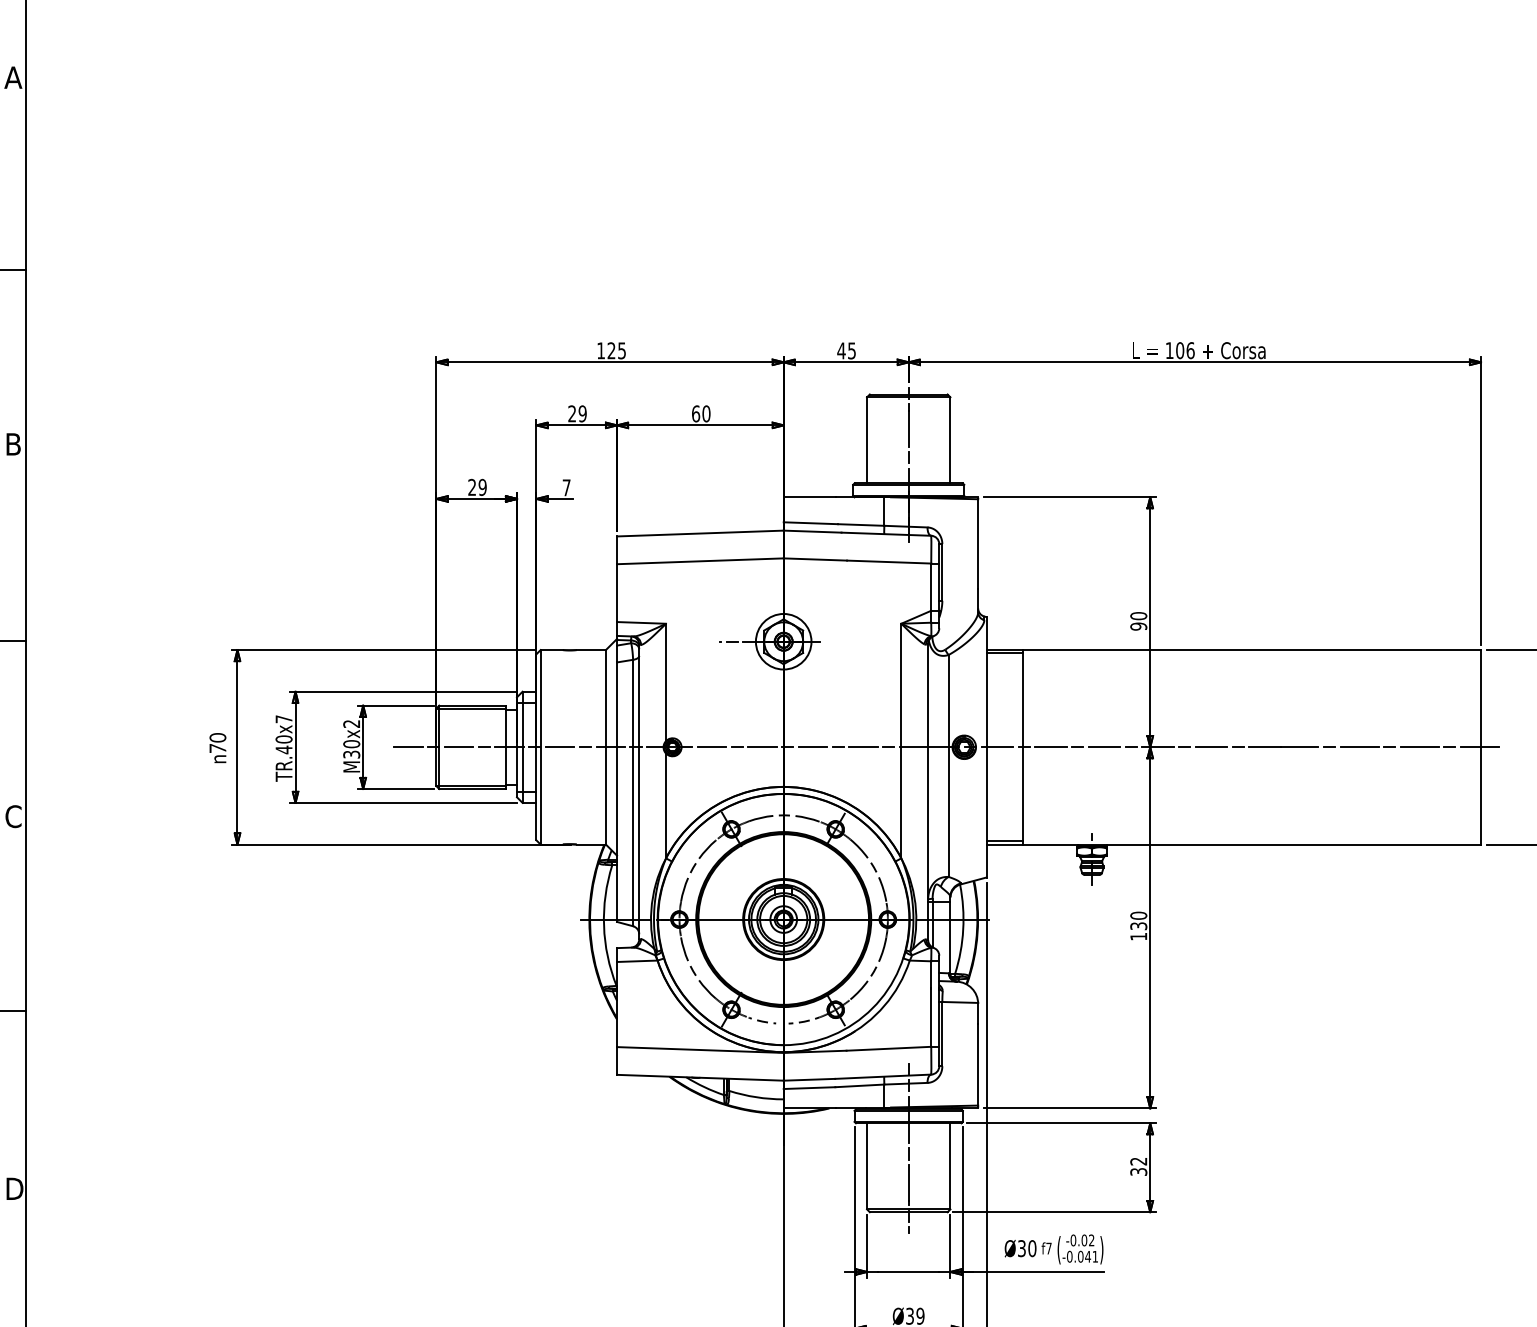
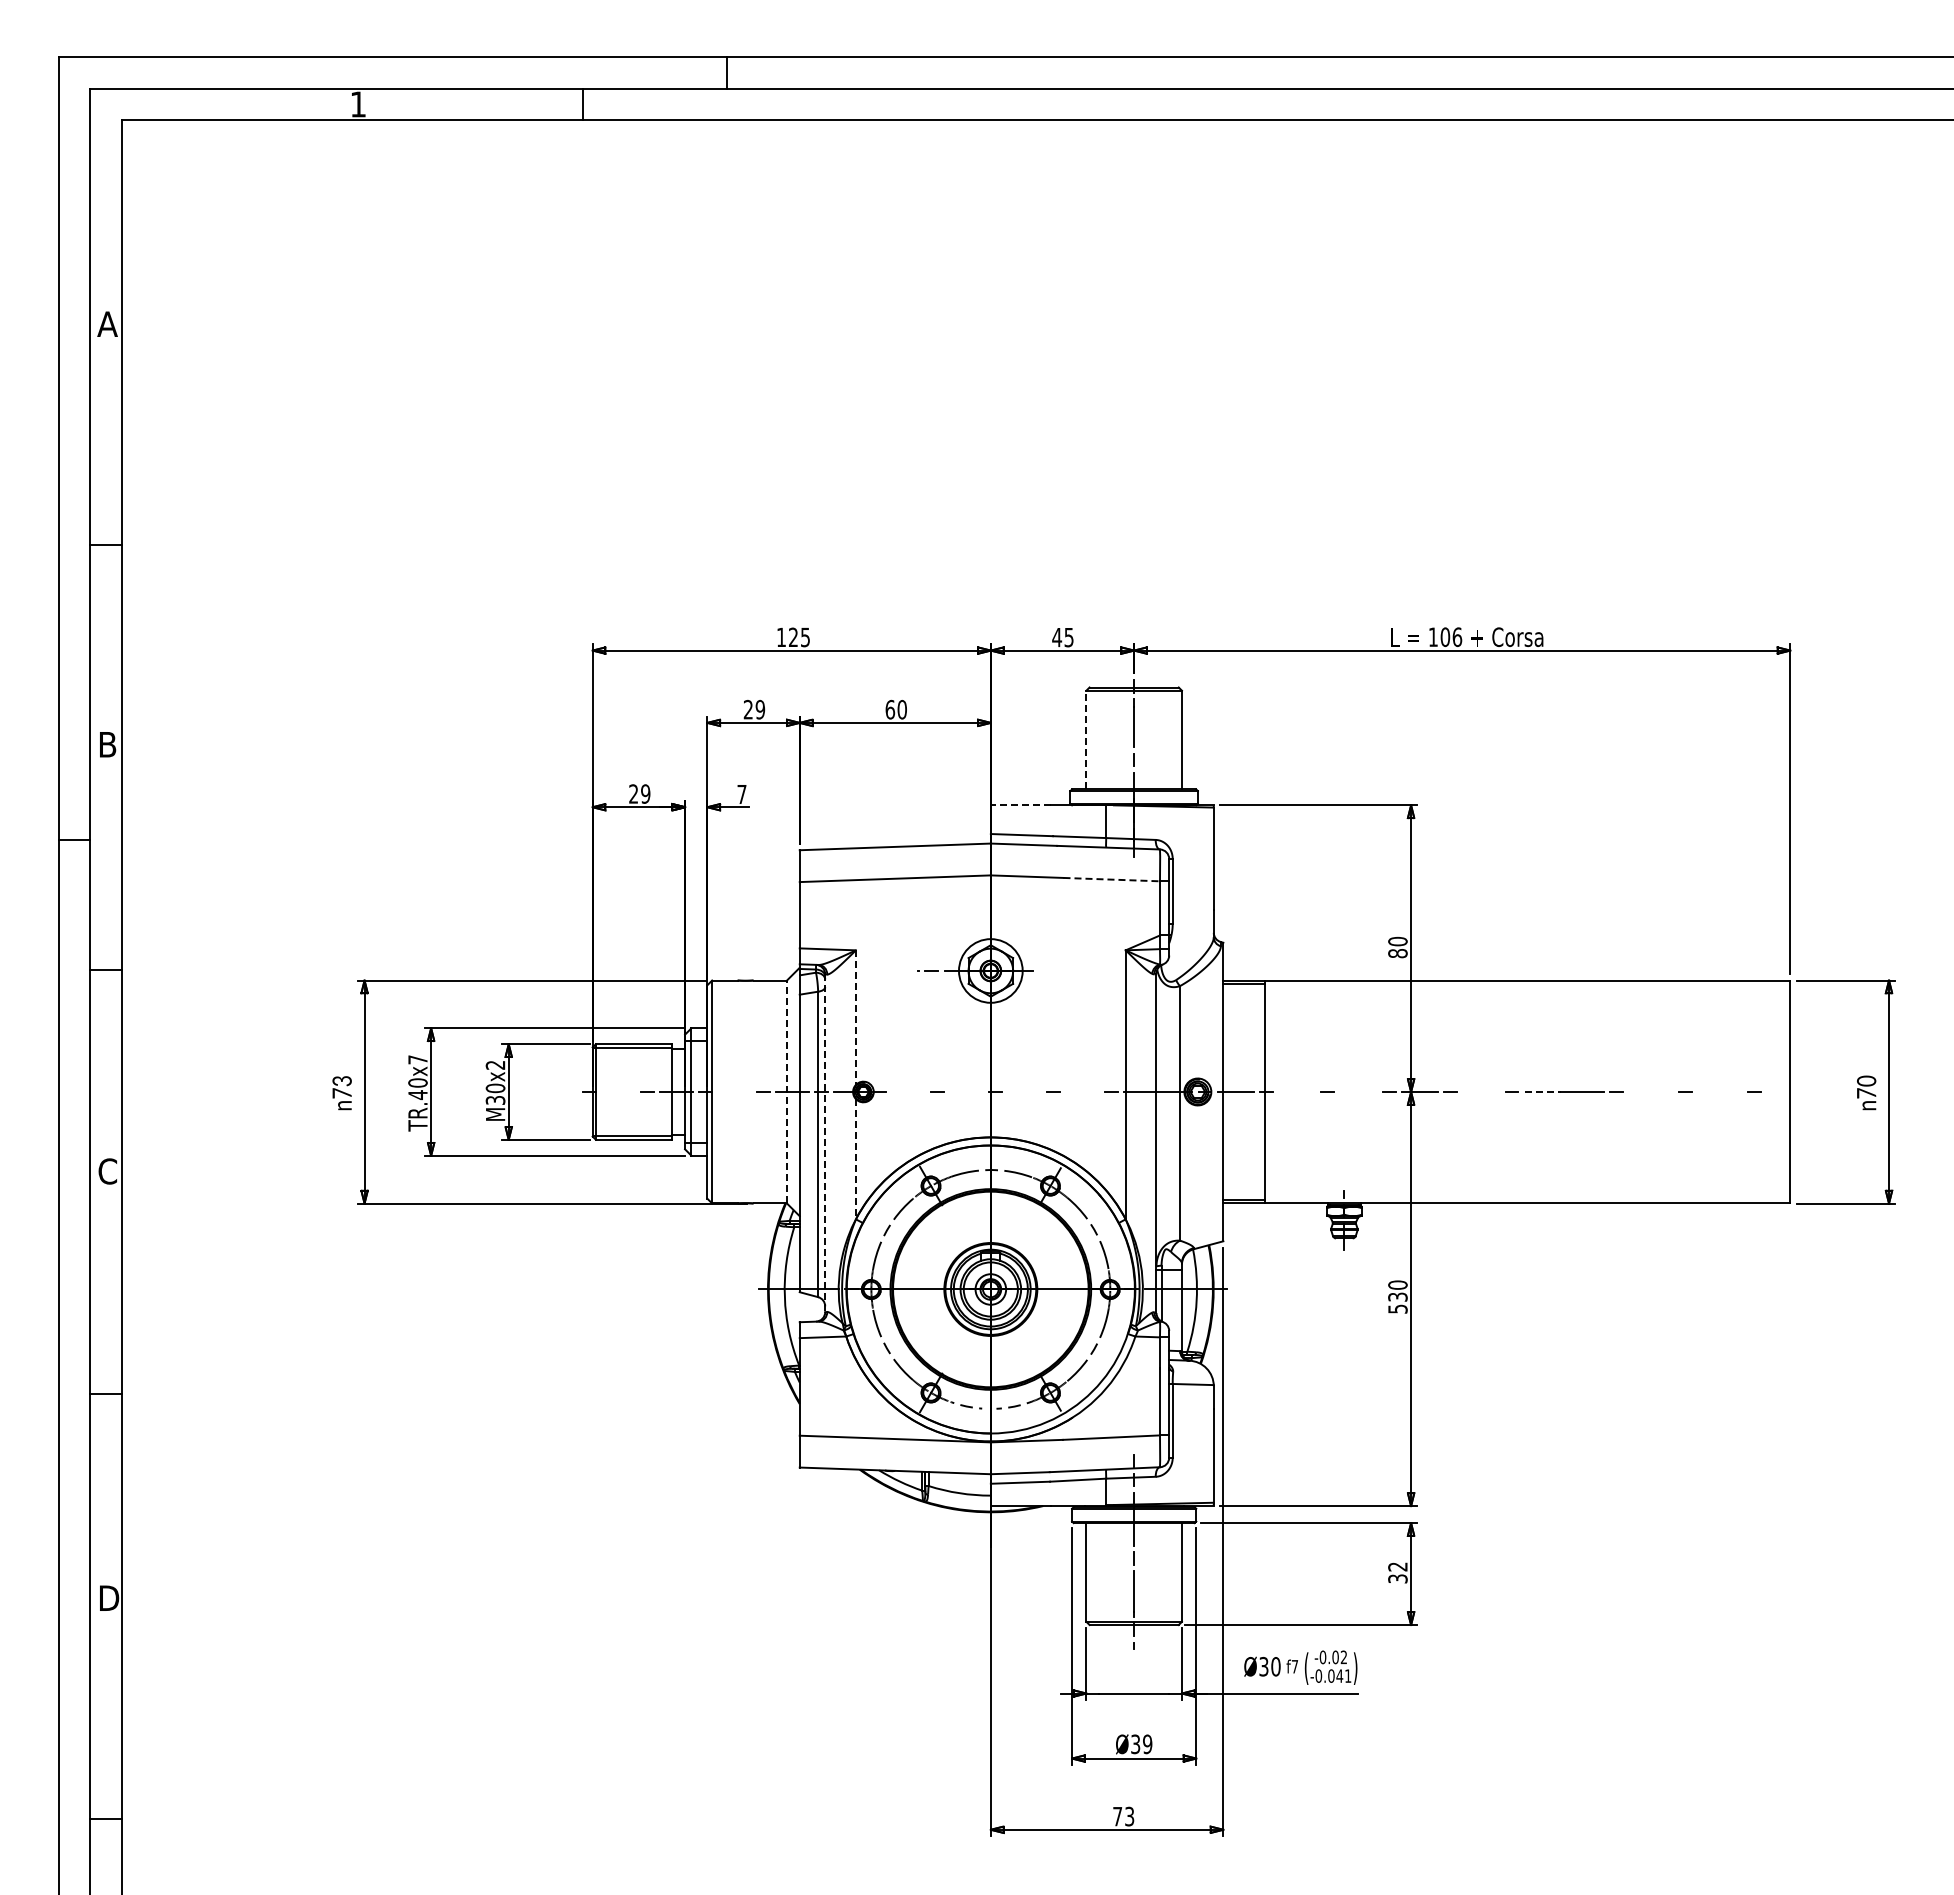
line: (867, 439) -> (1086, 739), solid -> dashed
line: (809, 497) -> (1020, 805), solid -> dashed
line: (889, 561) -> (1112, 879), solid -> dashed
text: (1138, 626) -> (1397, 953), 90 -> 80
line: (665, 683) -> (855, 1018), solid -> dashed
text: (217, 737) -> (341, 1080), 70 -> 73
line: (606, 746) -> (787, 1091), solid -> dashed
line: (408, 747) -> (560, 1092), removed
line: (458, 747) -> (618, 1092), removed
line: (560, 747) -> (734, 1092), removed
line: (711, 747) -> (908, 1092), removed
line: (762, 747) -> (966, 1092), removed
line: (813, 747) -> (1024, 1092), removed
line: (863, 747) -> (1082, 1092), removed
line: (1051, 747) -> (1297, 1092), removed
line: (1104, 747) -> (1358, 1092), removed
line: (1211, 747) -> (1481, 1092), removed
line: (1264, 747) -> (1542, 1092), solid -> dashed
line: (1359, 747) -> (1650, 1092), removed
line: (1419, 747) -> (1719, 1092), removed
line: (1479, 747) -> (1788, 1092), removed
line: (639, 792) -> (825, 1143), solid -> dashed
line: (665, 806) -> (855, 1159), solid -> dashed
text: (1138, 936) -> (1397, 1308), 130 -> 530

